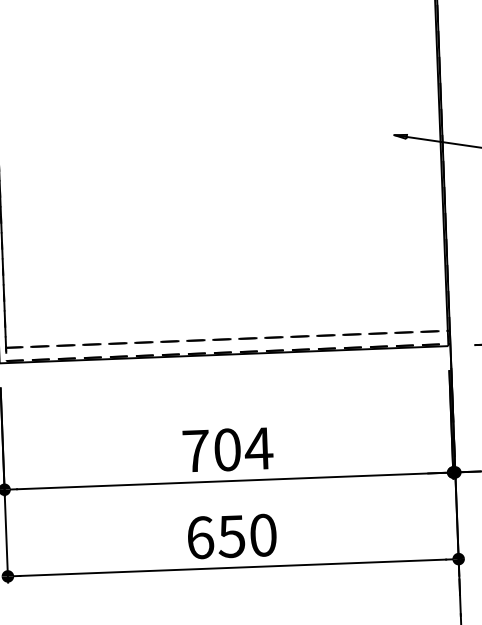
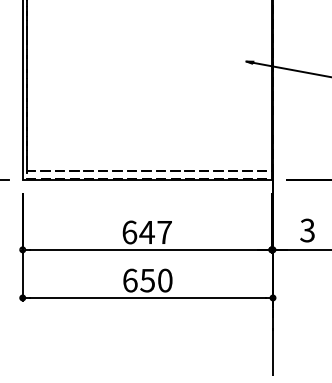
text: (228, 449) -> (147, 232), 704 -> 647

